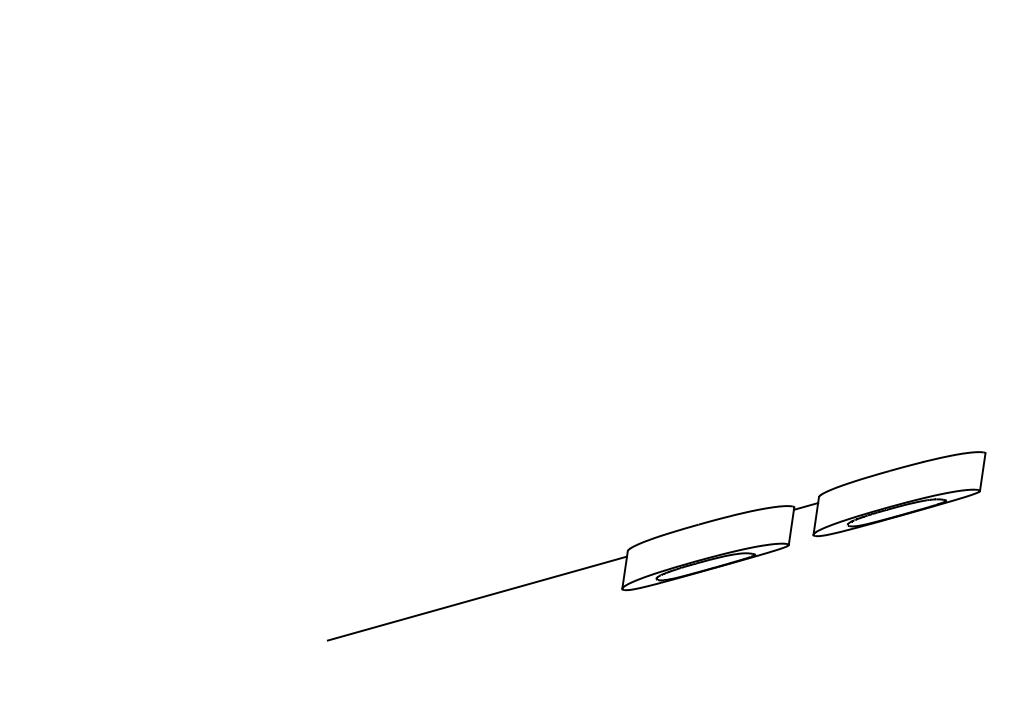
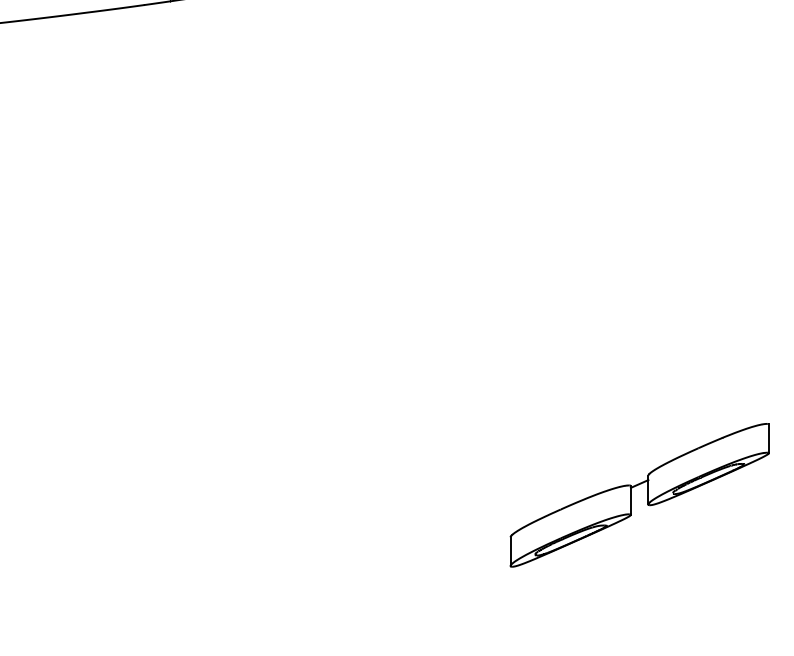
line: (477, 598) -> (402, 589), removed

